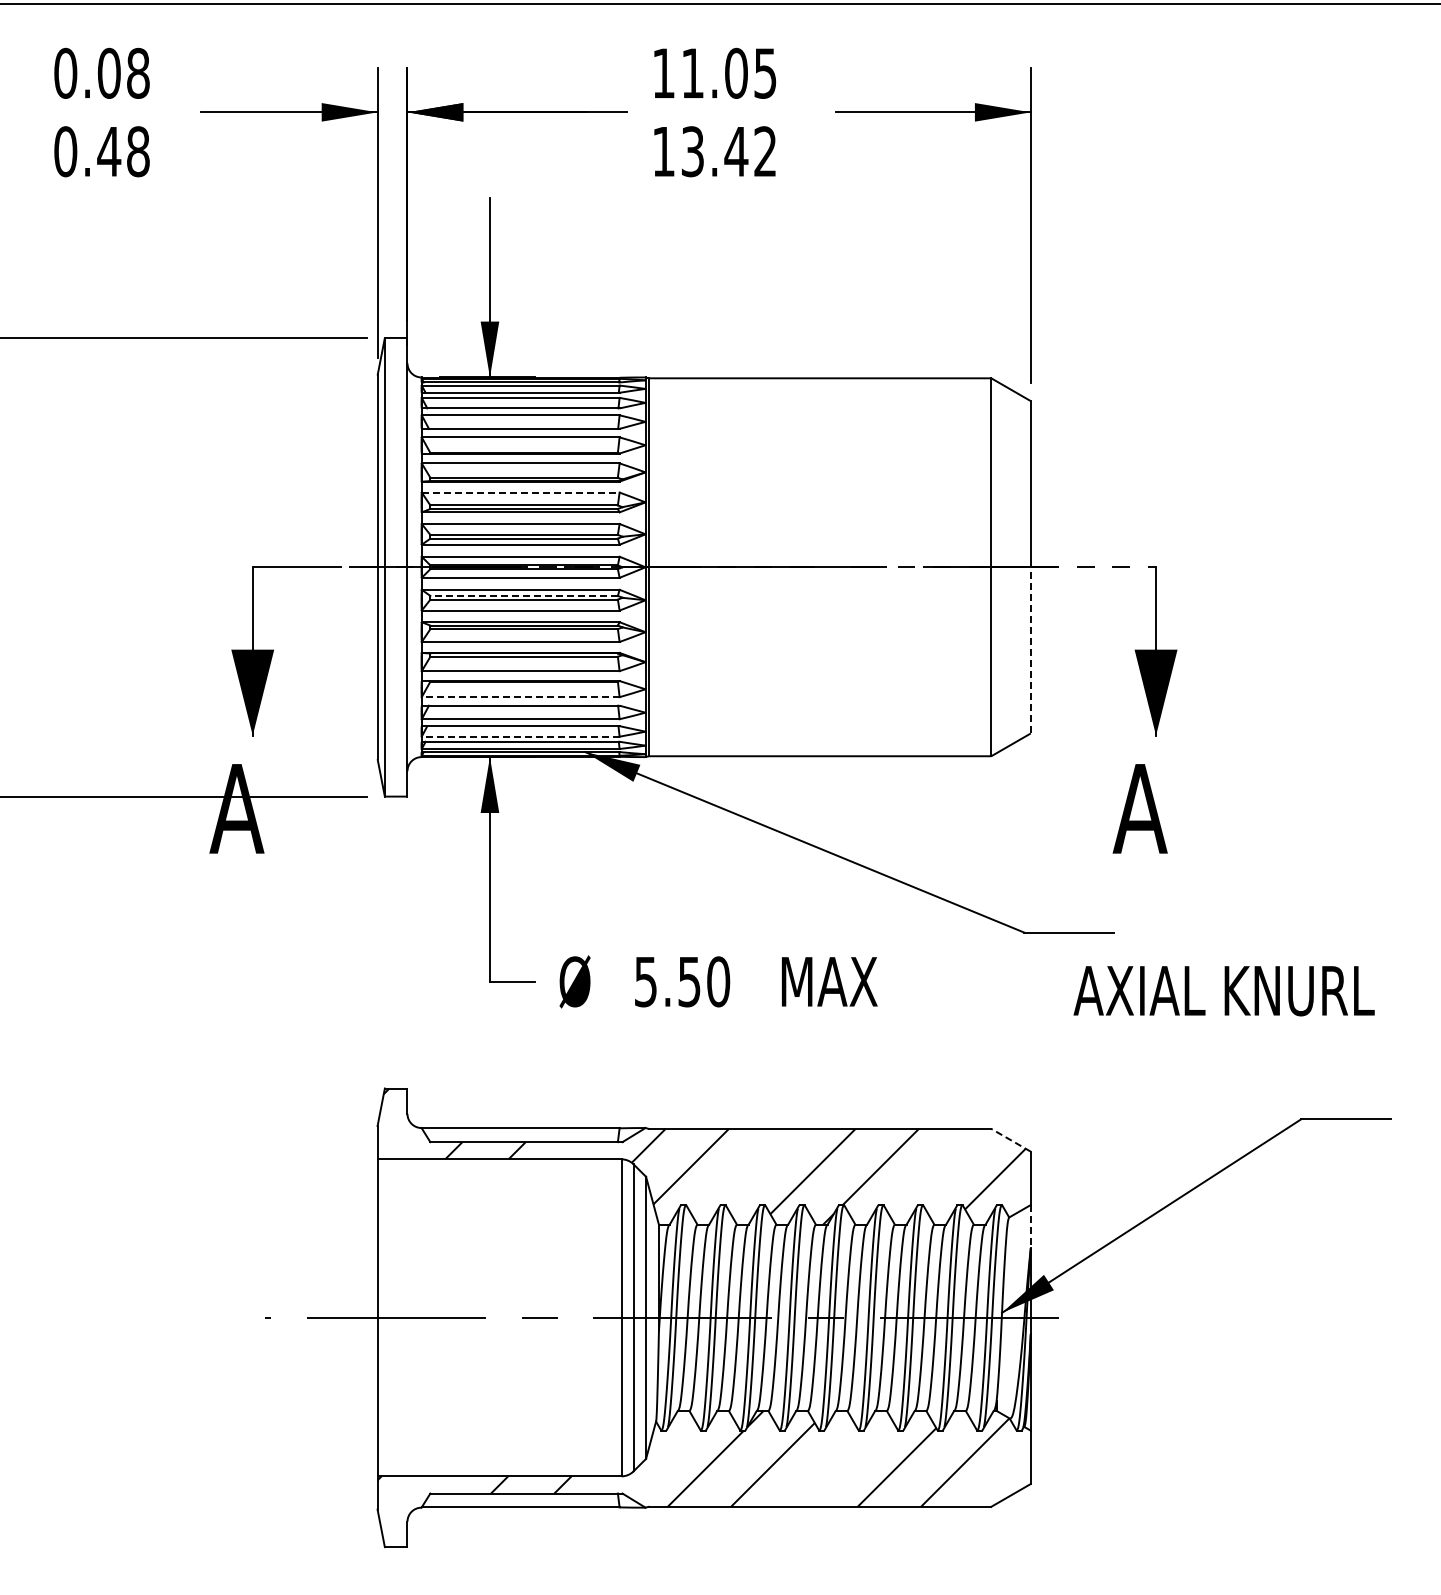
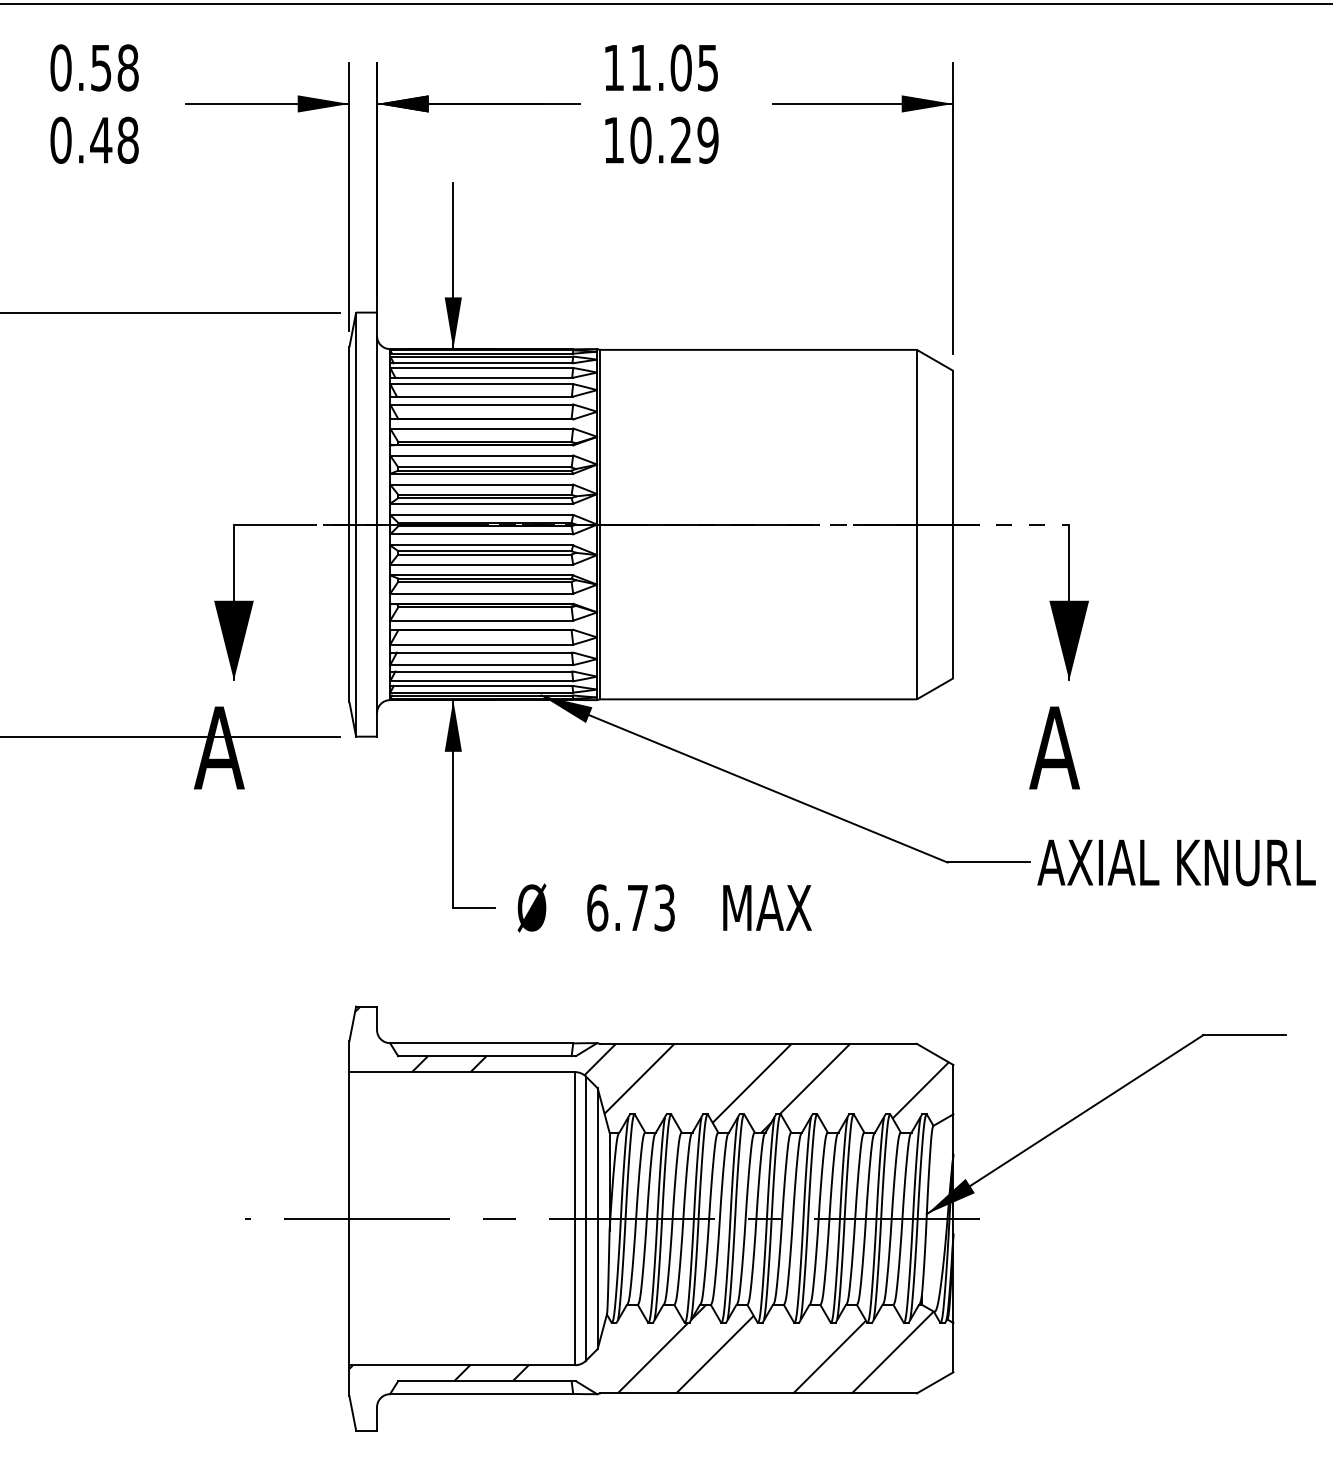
text: (108, 72) -> (100, 67), 0.08 -> 0.58
text: (728, 151) -> (673, 140), 13.42 -> 10.29
line: (520, 492) -> (481, 455), dashed -> solid
line: (524, 595) -> (485, 550), dashed -> solid
line: (1030, 649) -> (953, 600), dashed -> solid
line: (520, 697) -> (481, 645), dashed -> solid
line: (520, 736) -> (481, 681), dashed -> solid
text: (682, 981) -> (631, 907), 5.50 -> 6.73
text: (1223, 991) -> (1176, 863), moved
line: (1011, 1140) -> (935, 1054), dashed -> solid
line: (1030, 1226) -> (953, 1134), dashed -> solid

